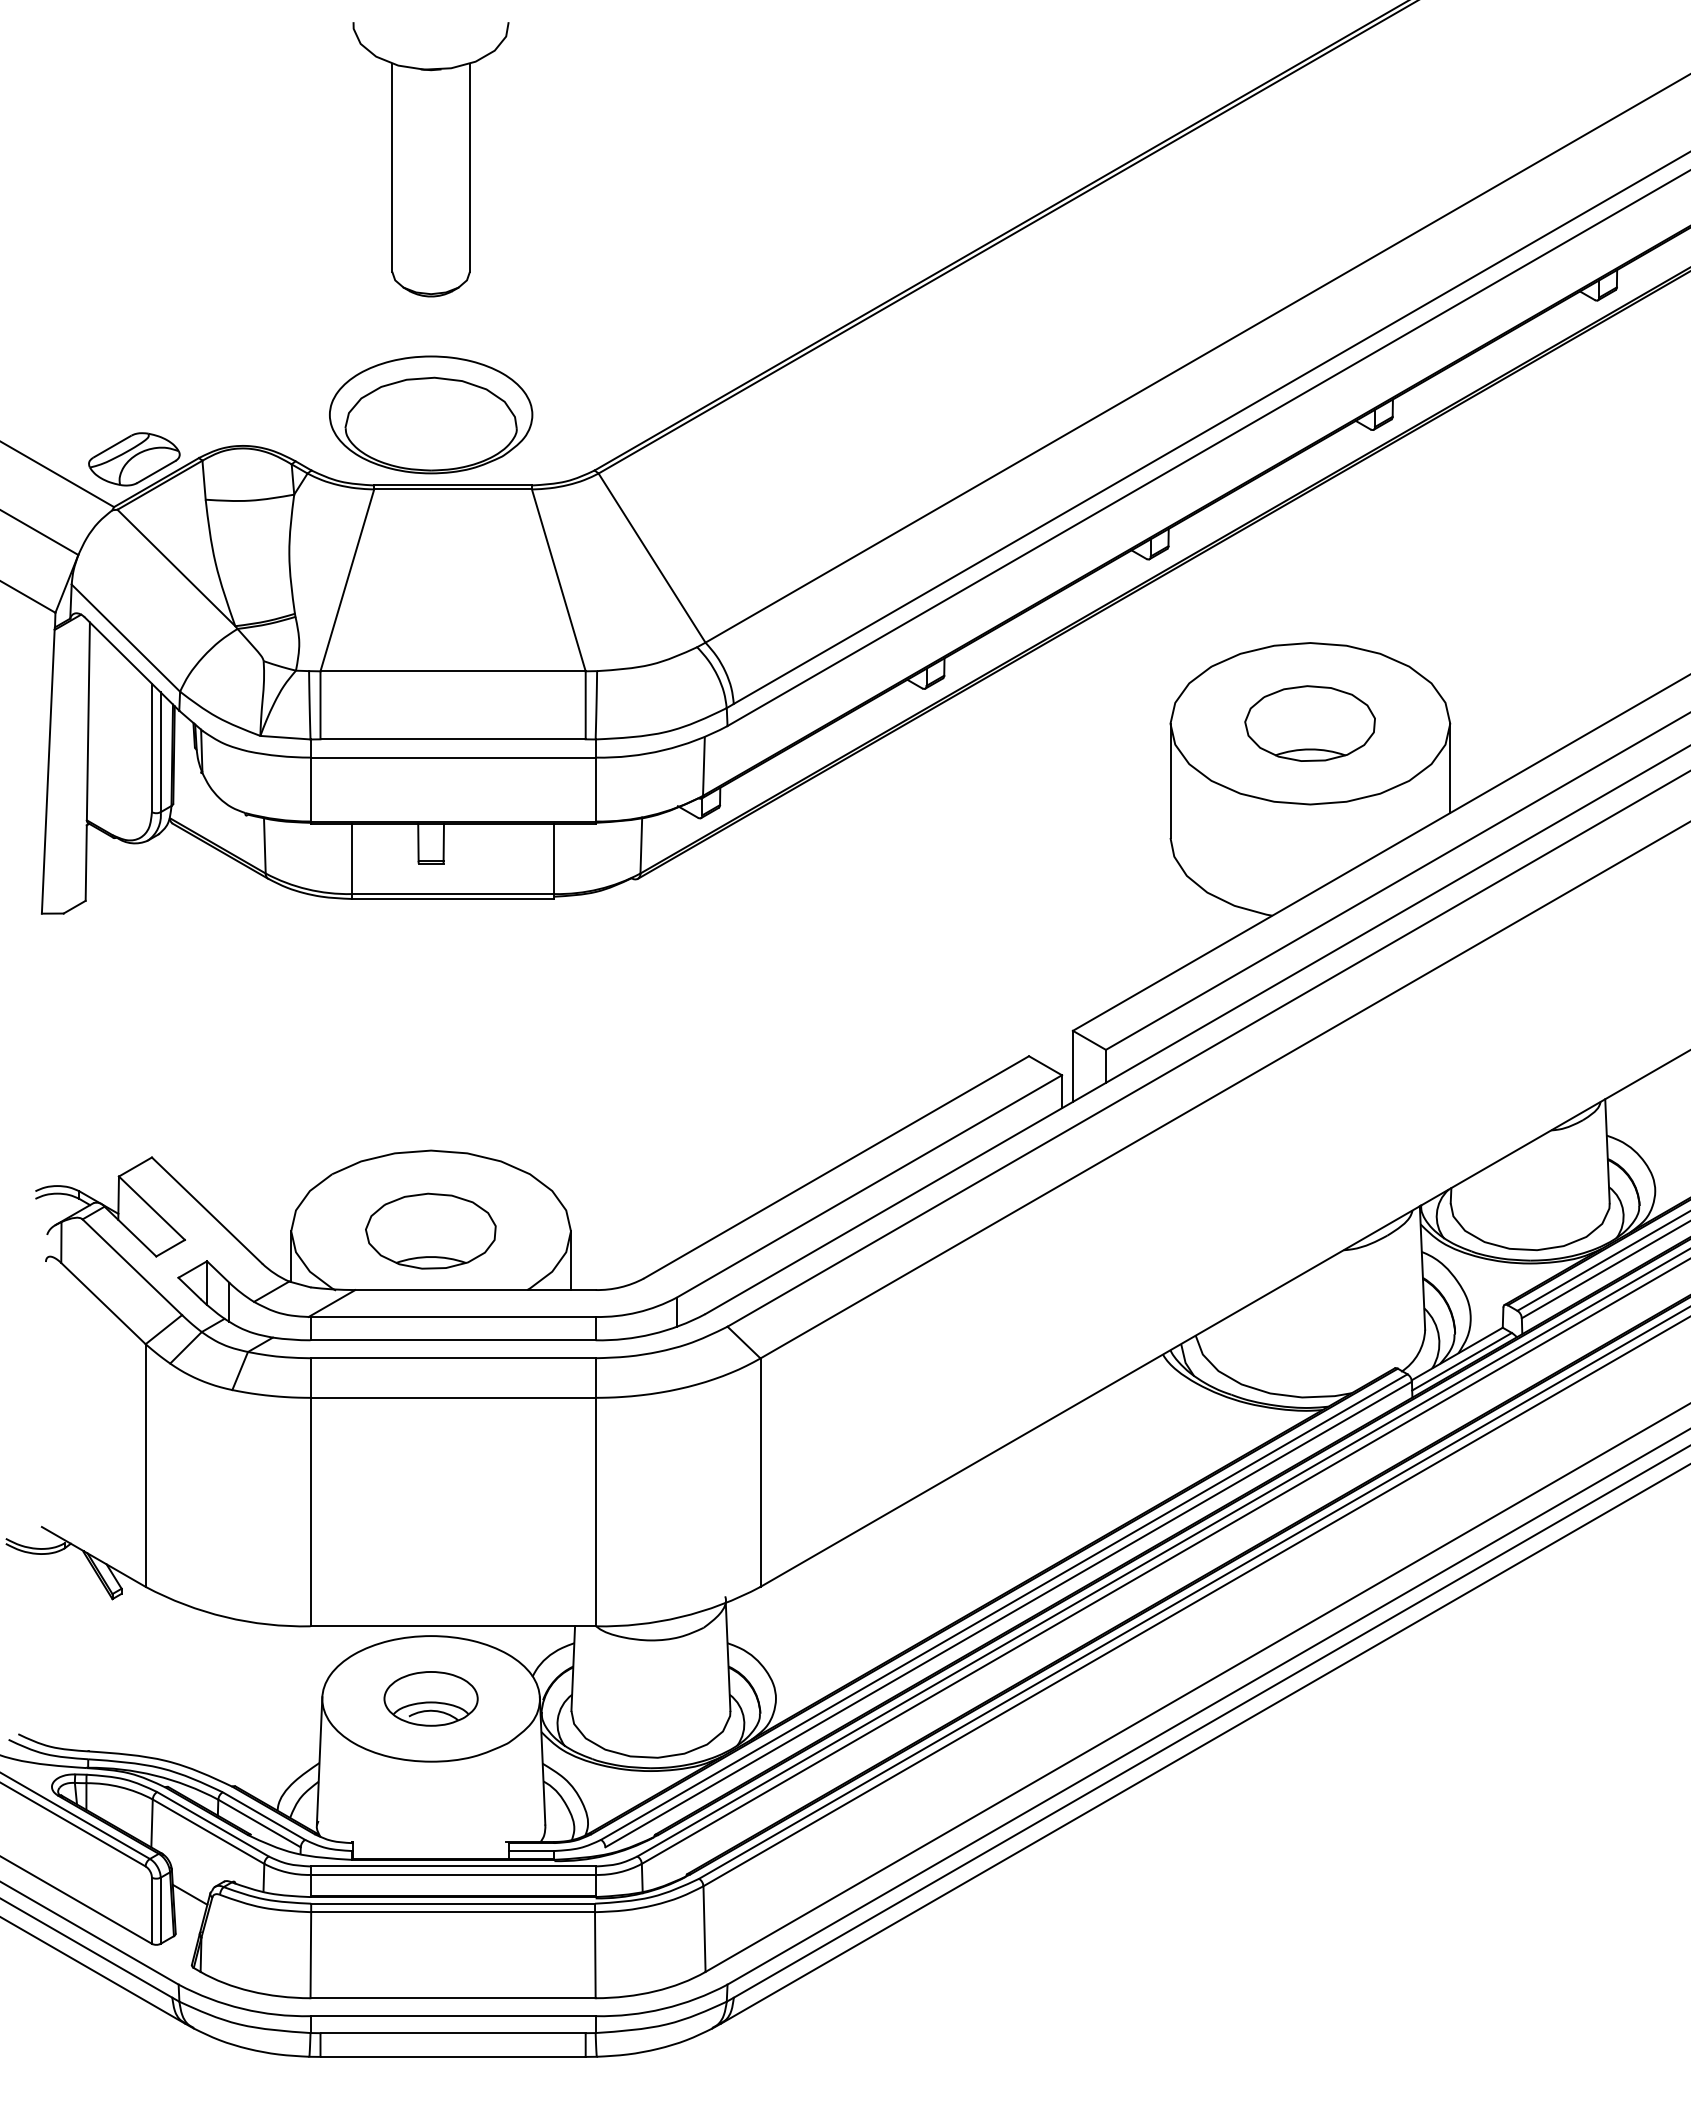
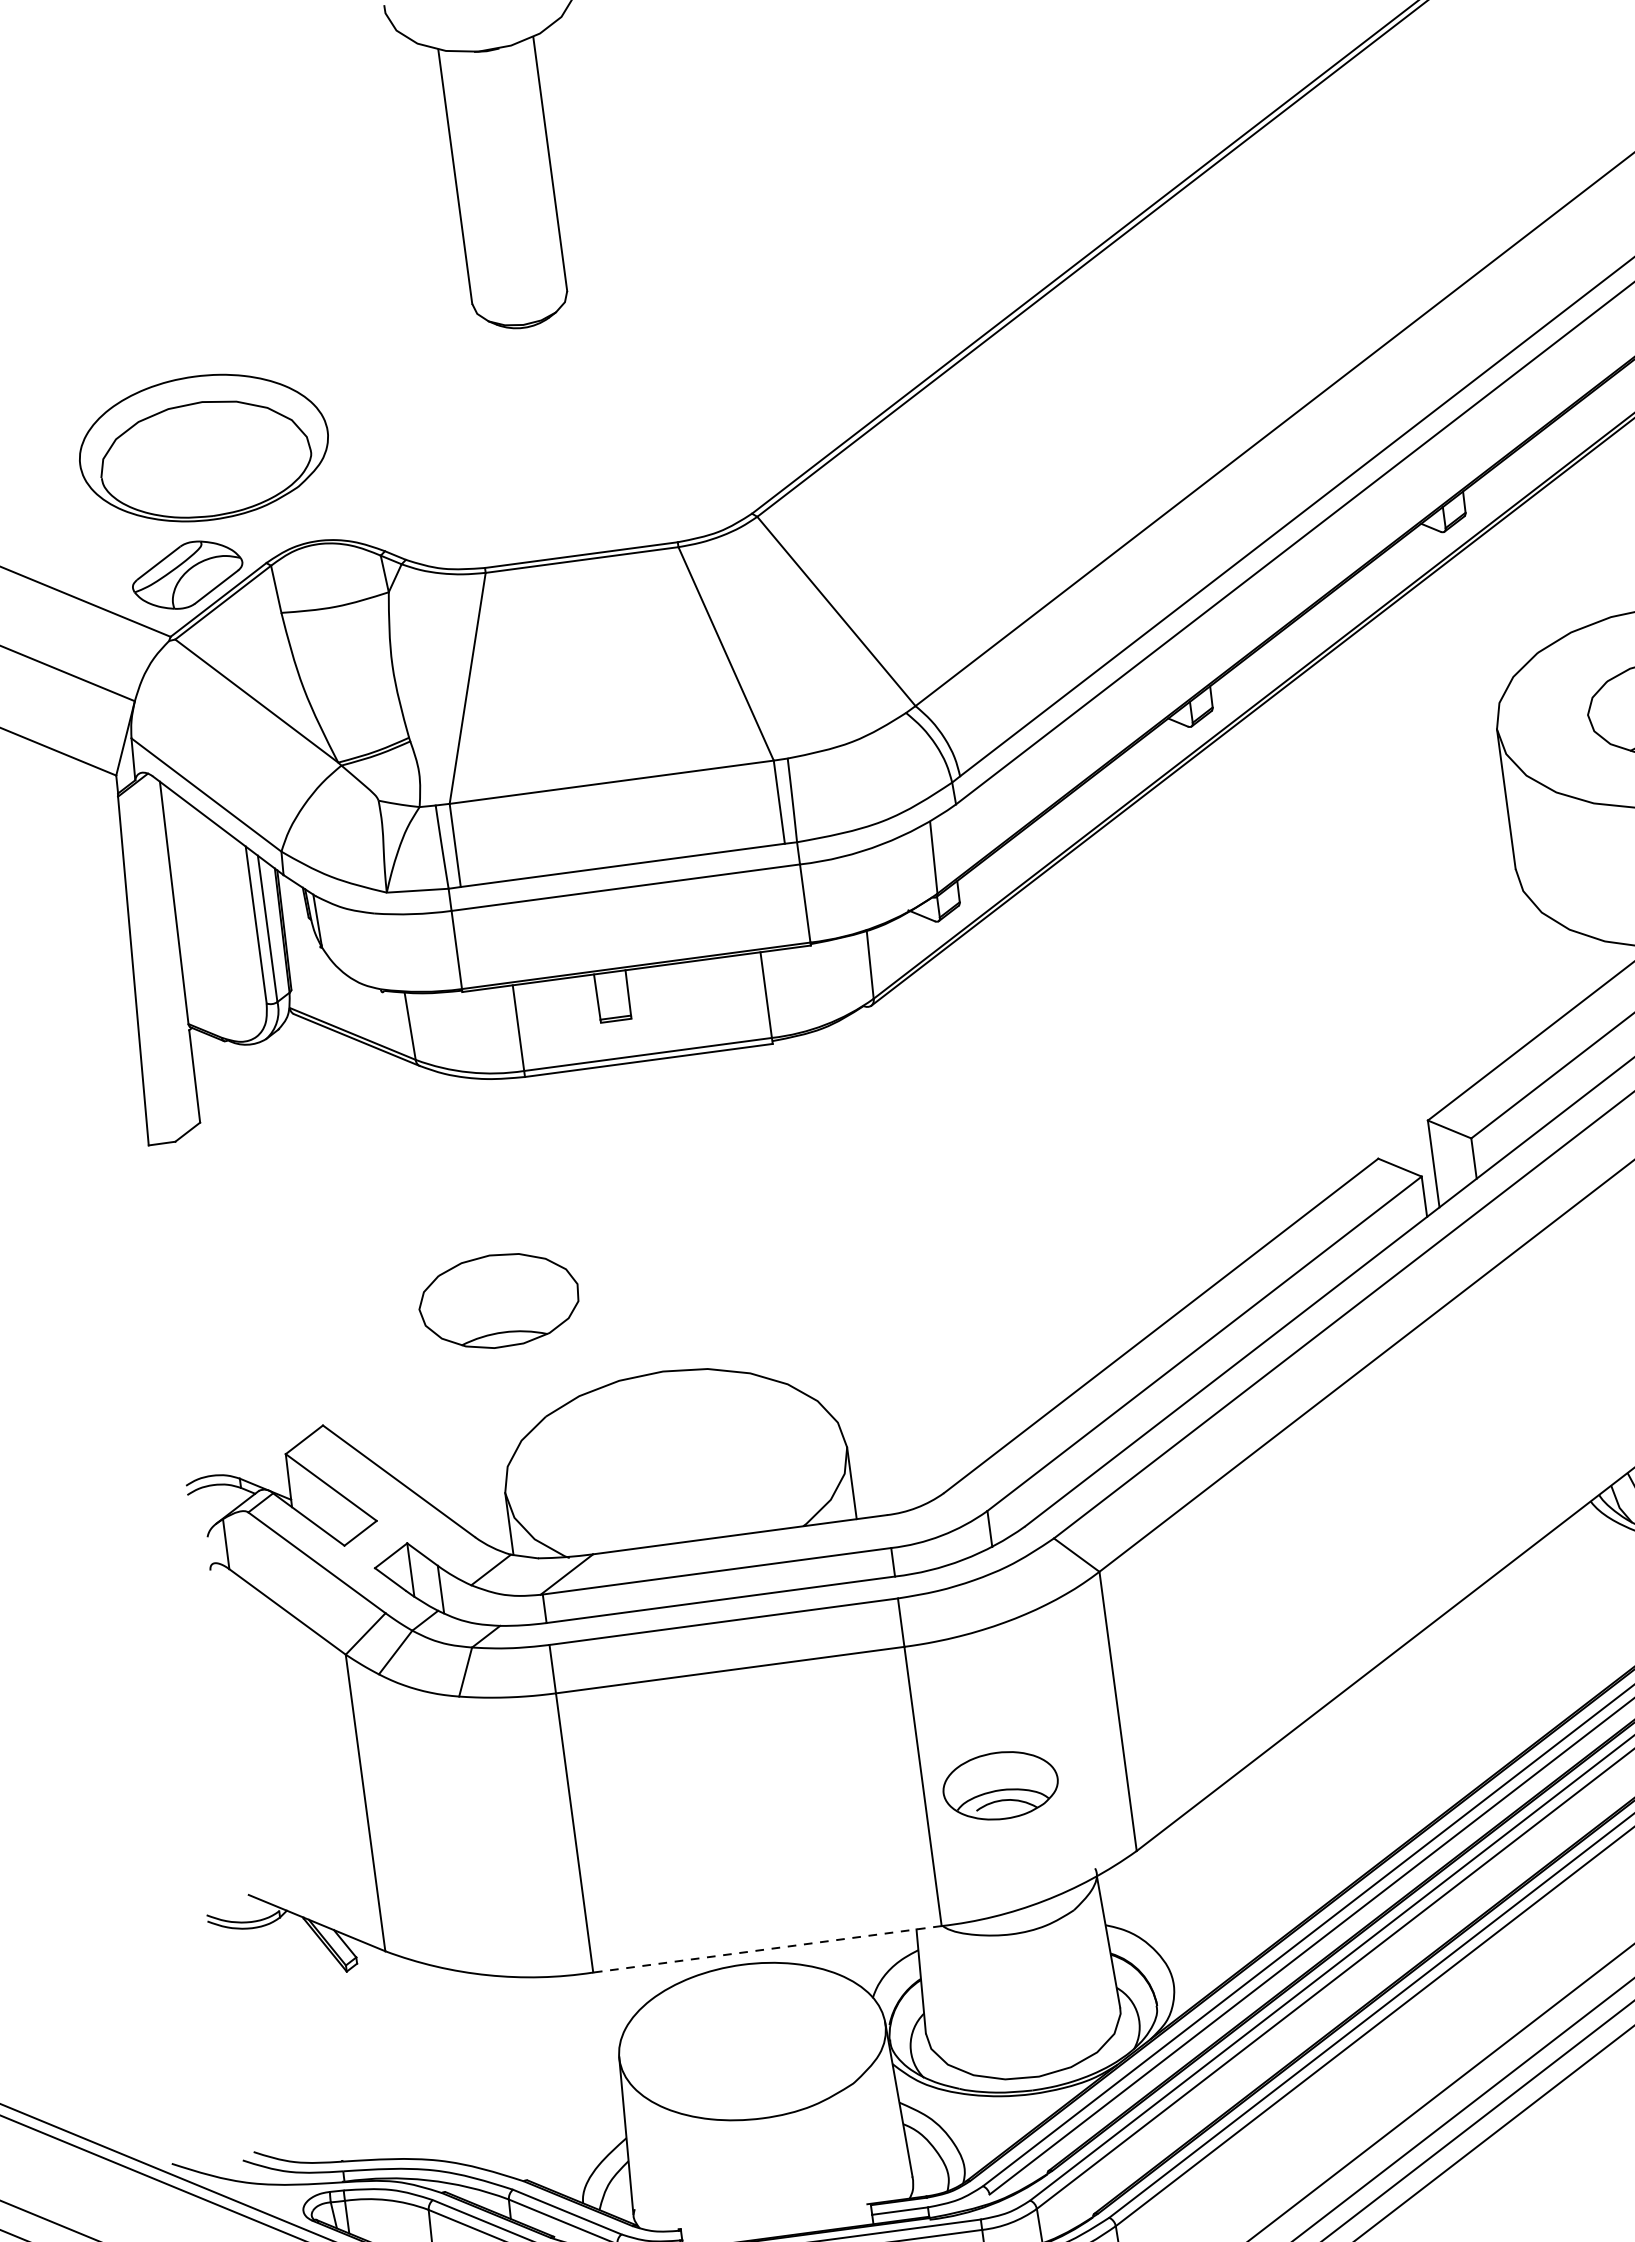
part: (431, 414) -> (204, 447), moved
part: (430, 1230) -> (498, 1300), moved
line: (453, 1626) -> (767, 1949), solid -> dashed
part: (430, 1698) -> (999, 1785), moved

